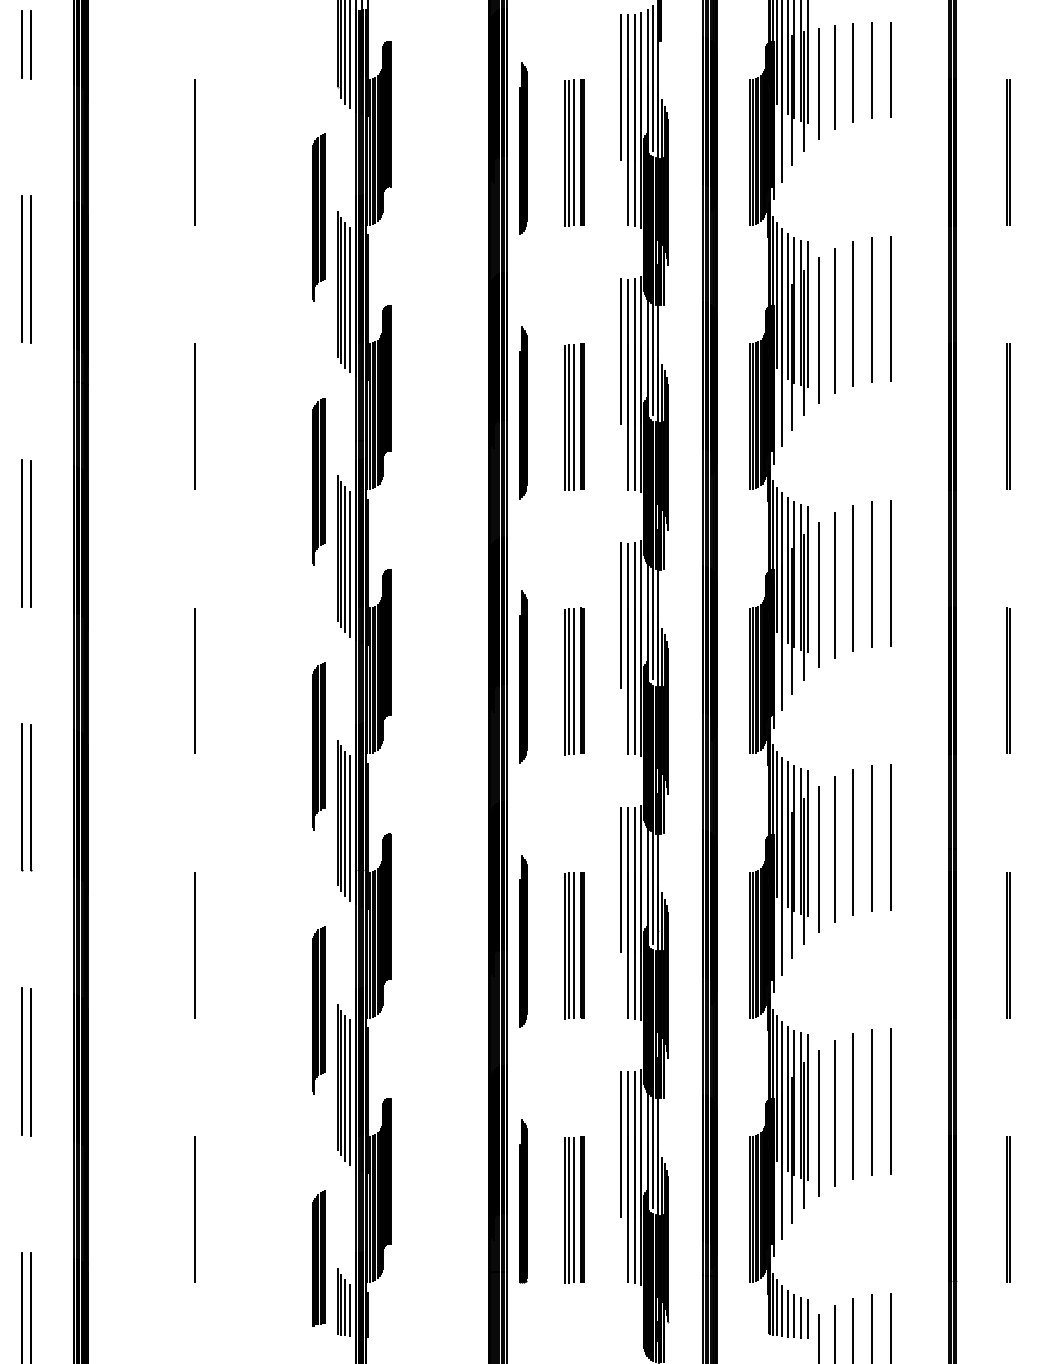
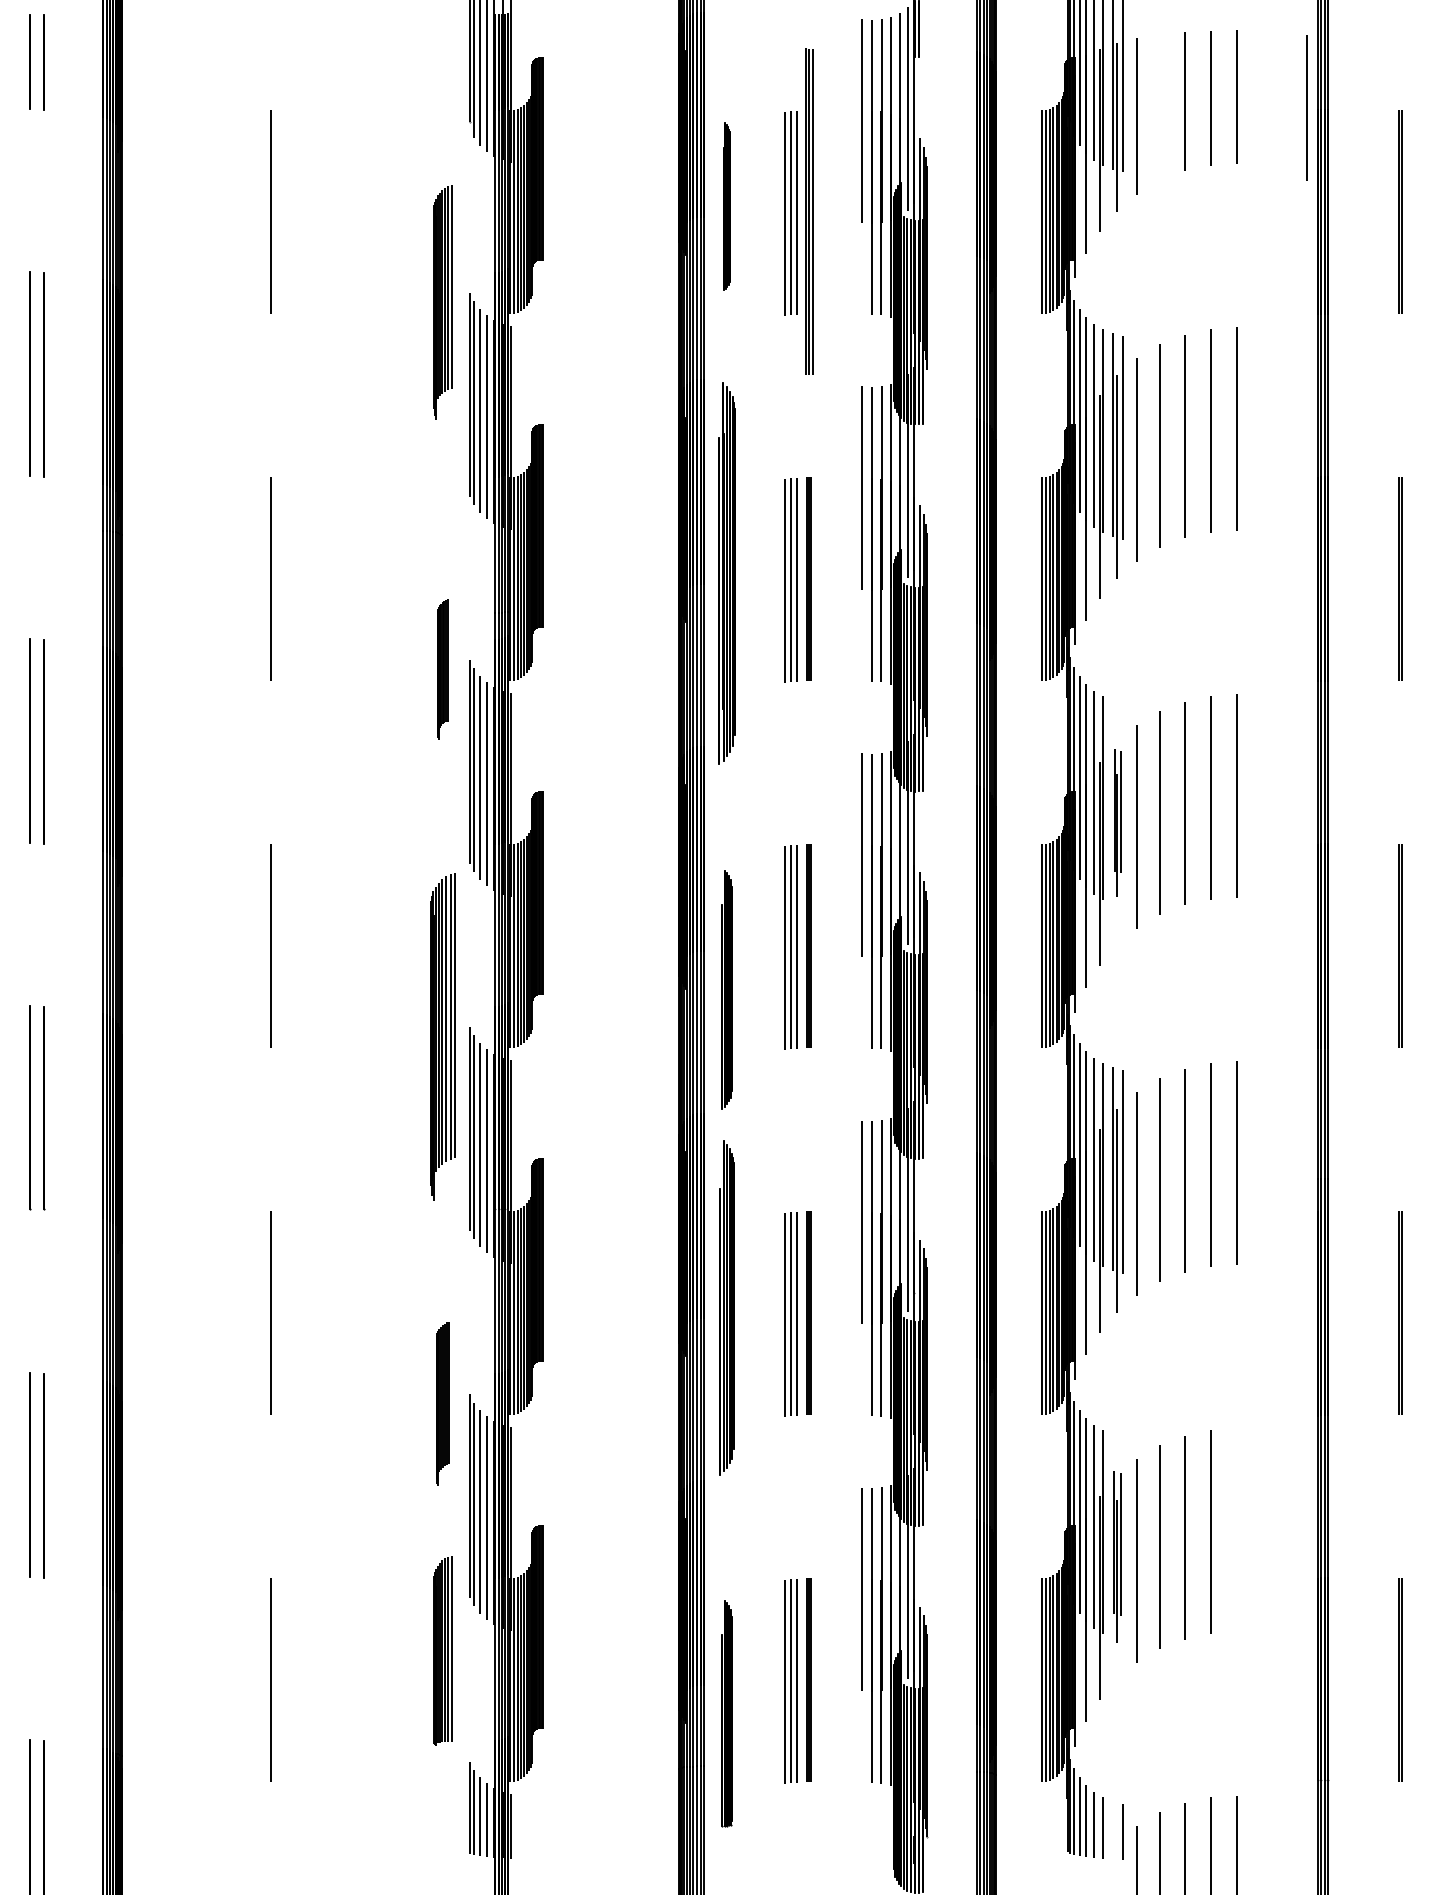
line: (834, 77) -> (1306, 107), moved
part: (523, 148) -> (726, 206), size x0.7
part: (582, 152) -> (808, 211), size x1.6
part: (523, 412) -> (726, 573), size x1.6
part: (318, 481) -> (442, 669), size x0.6
part: (804, 592) -> (1117, 822), size x0.6
part: (523, 676) -> (726, 989), moved
part: (318, 746) -> (442, 1036), size x1.4
part: (523, 941) -> (726, 1307), size x1.4
part: (318, 1010) -> (442, 1403), size x0.7
line: (890, 1101) -> (1237, 1530), removed
part: (804, 1120) -> (1117, 1556), size x0.7
part: (523, 1201) -> (726, 1713), moved
part: (318, 1258) -> (442, 1650), moved
line: (800, 1317) -> (1112, 1830), removed

